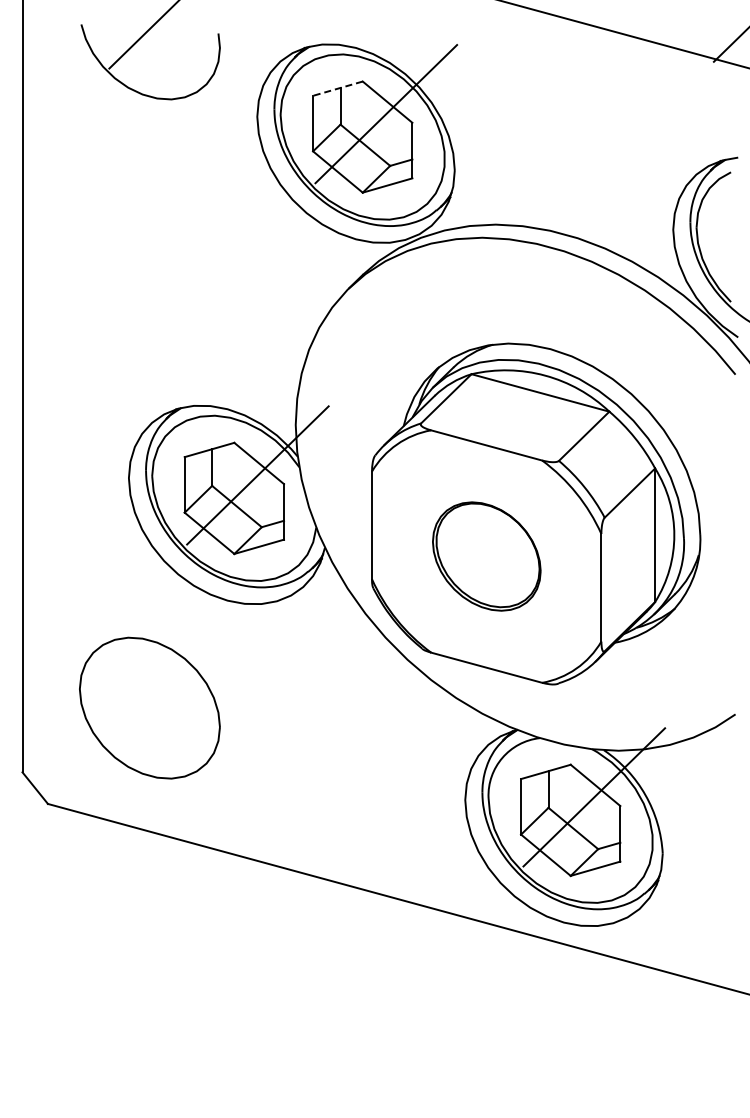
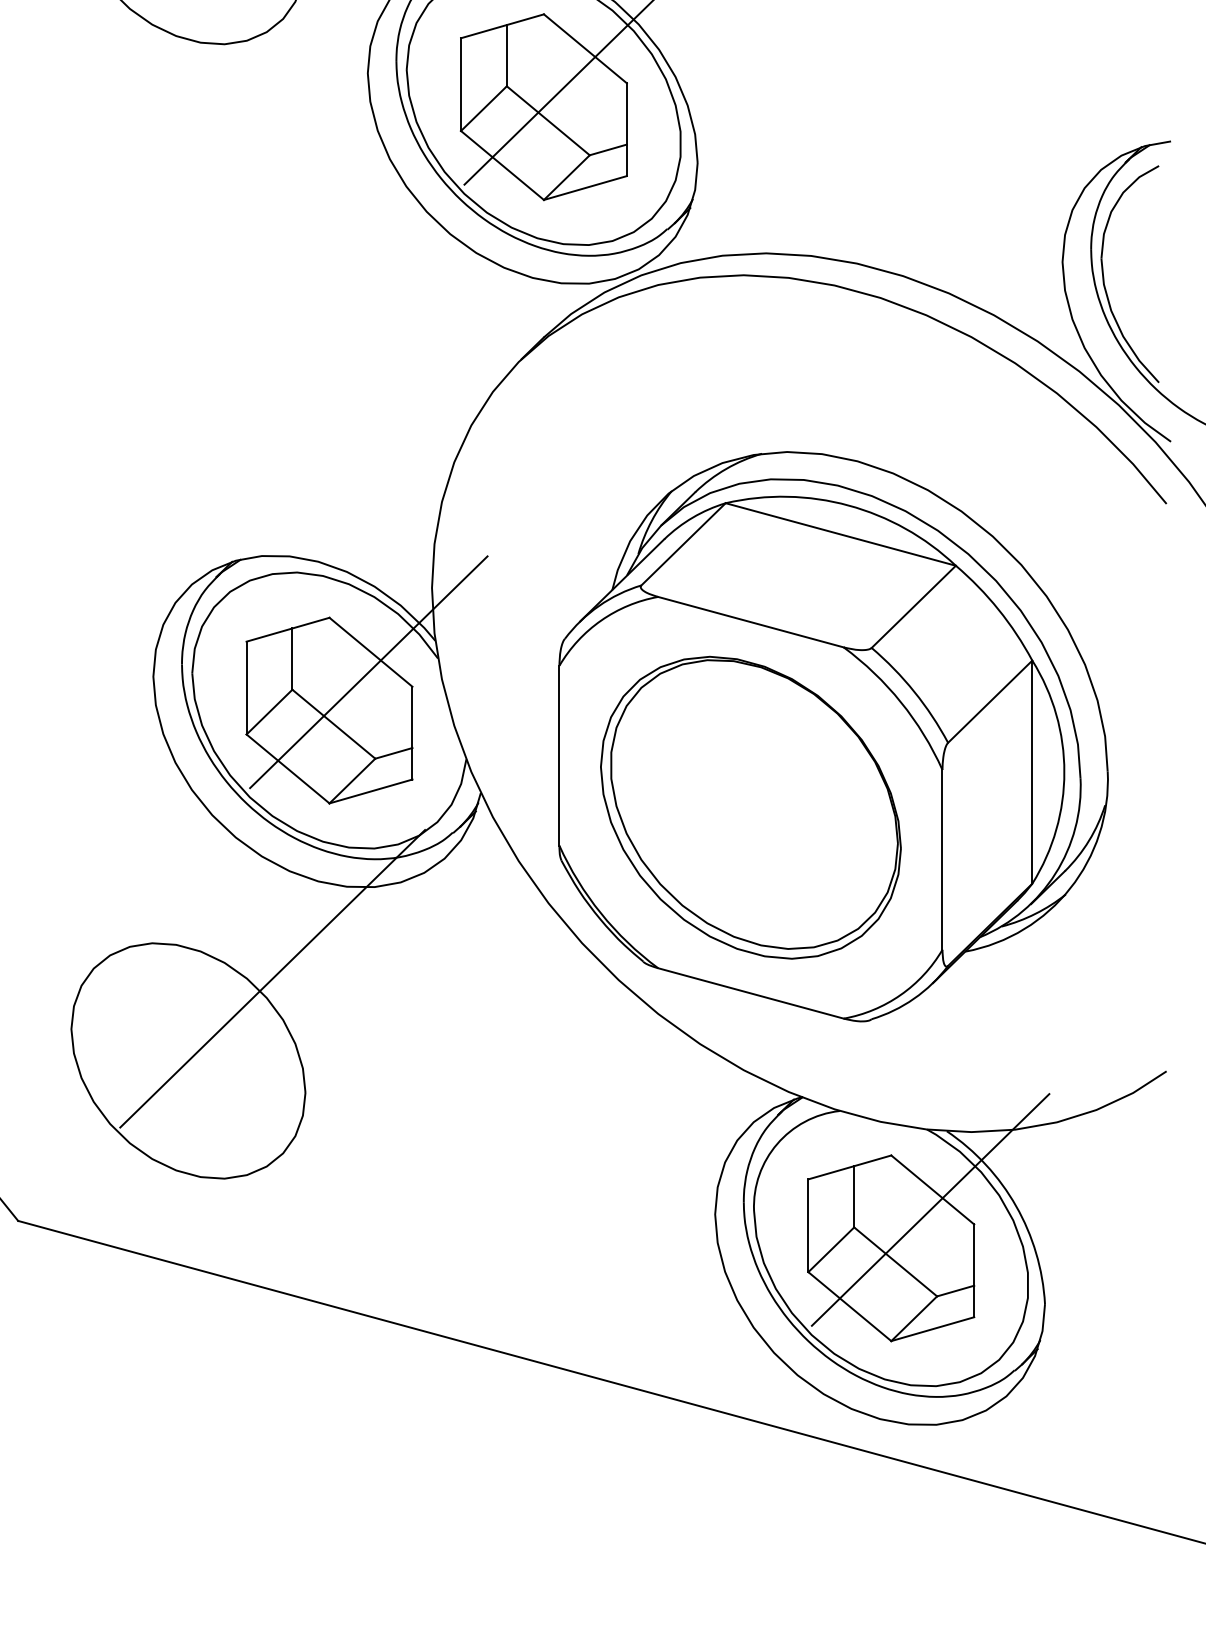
line: (337, 88) -> (501, 25), dashed -> solid
part: (486, 556) -> (750, 807), size x1.67
line: (199, 658) -> (271, 977), added

